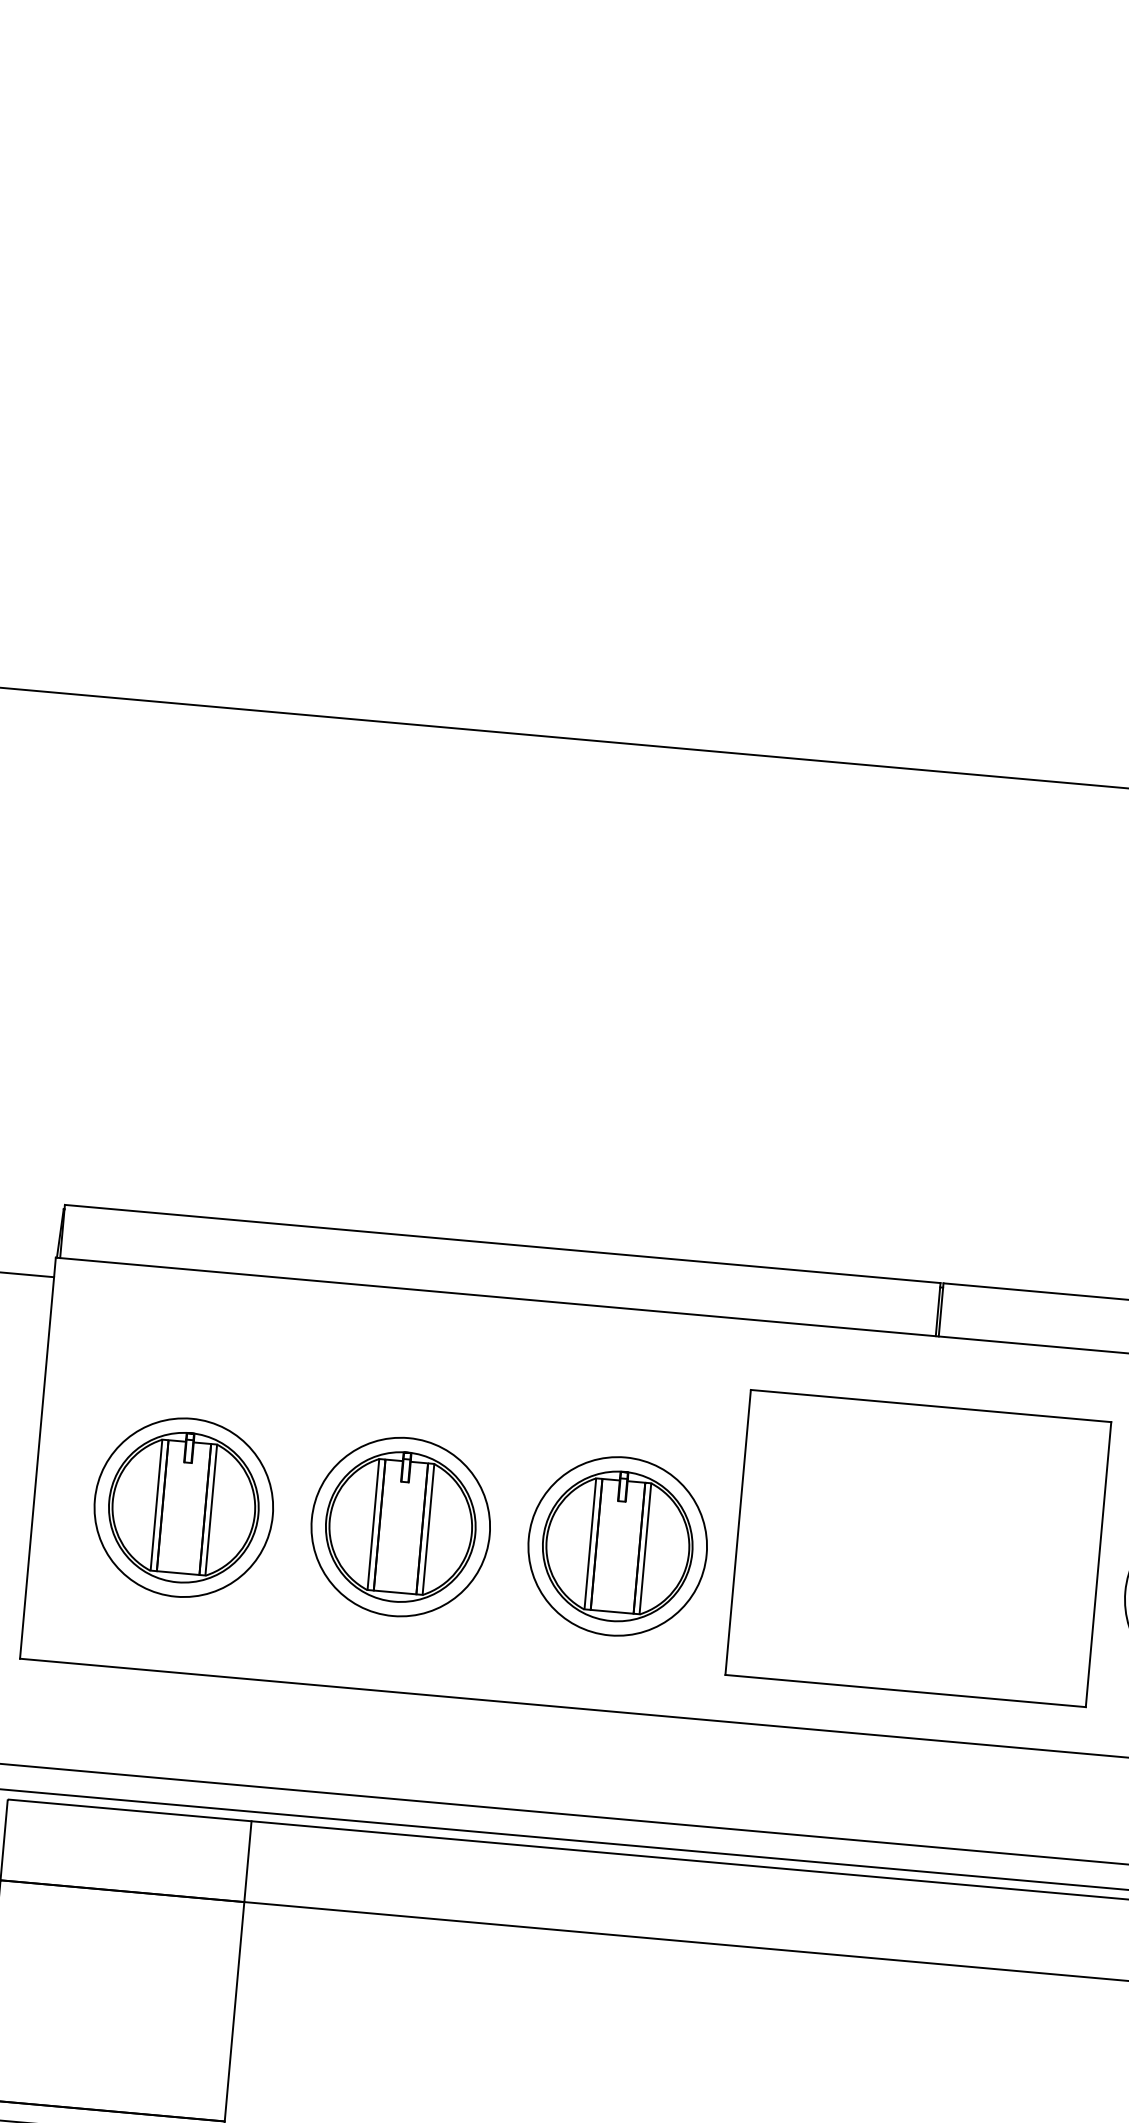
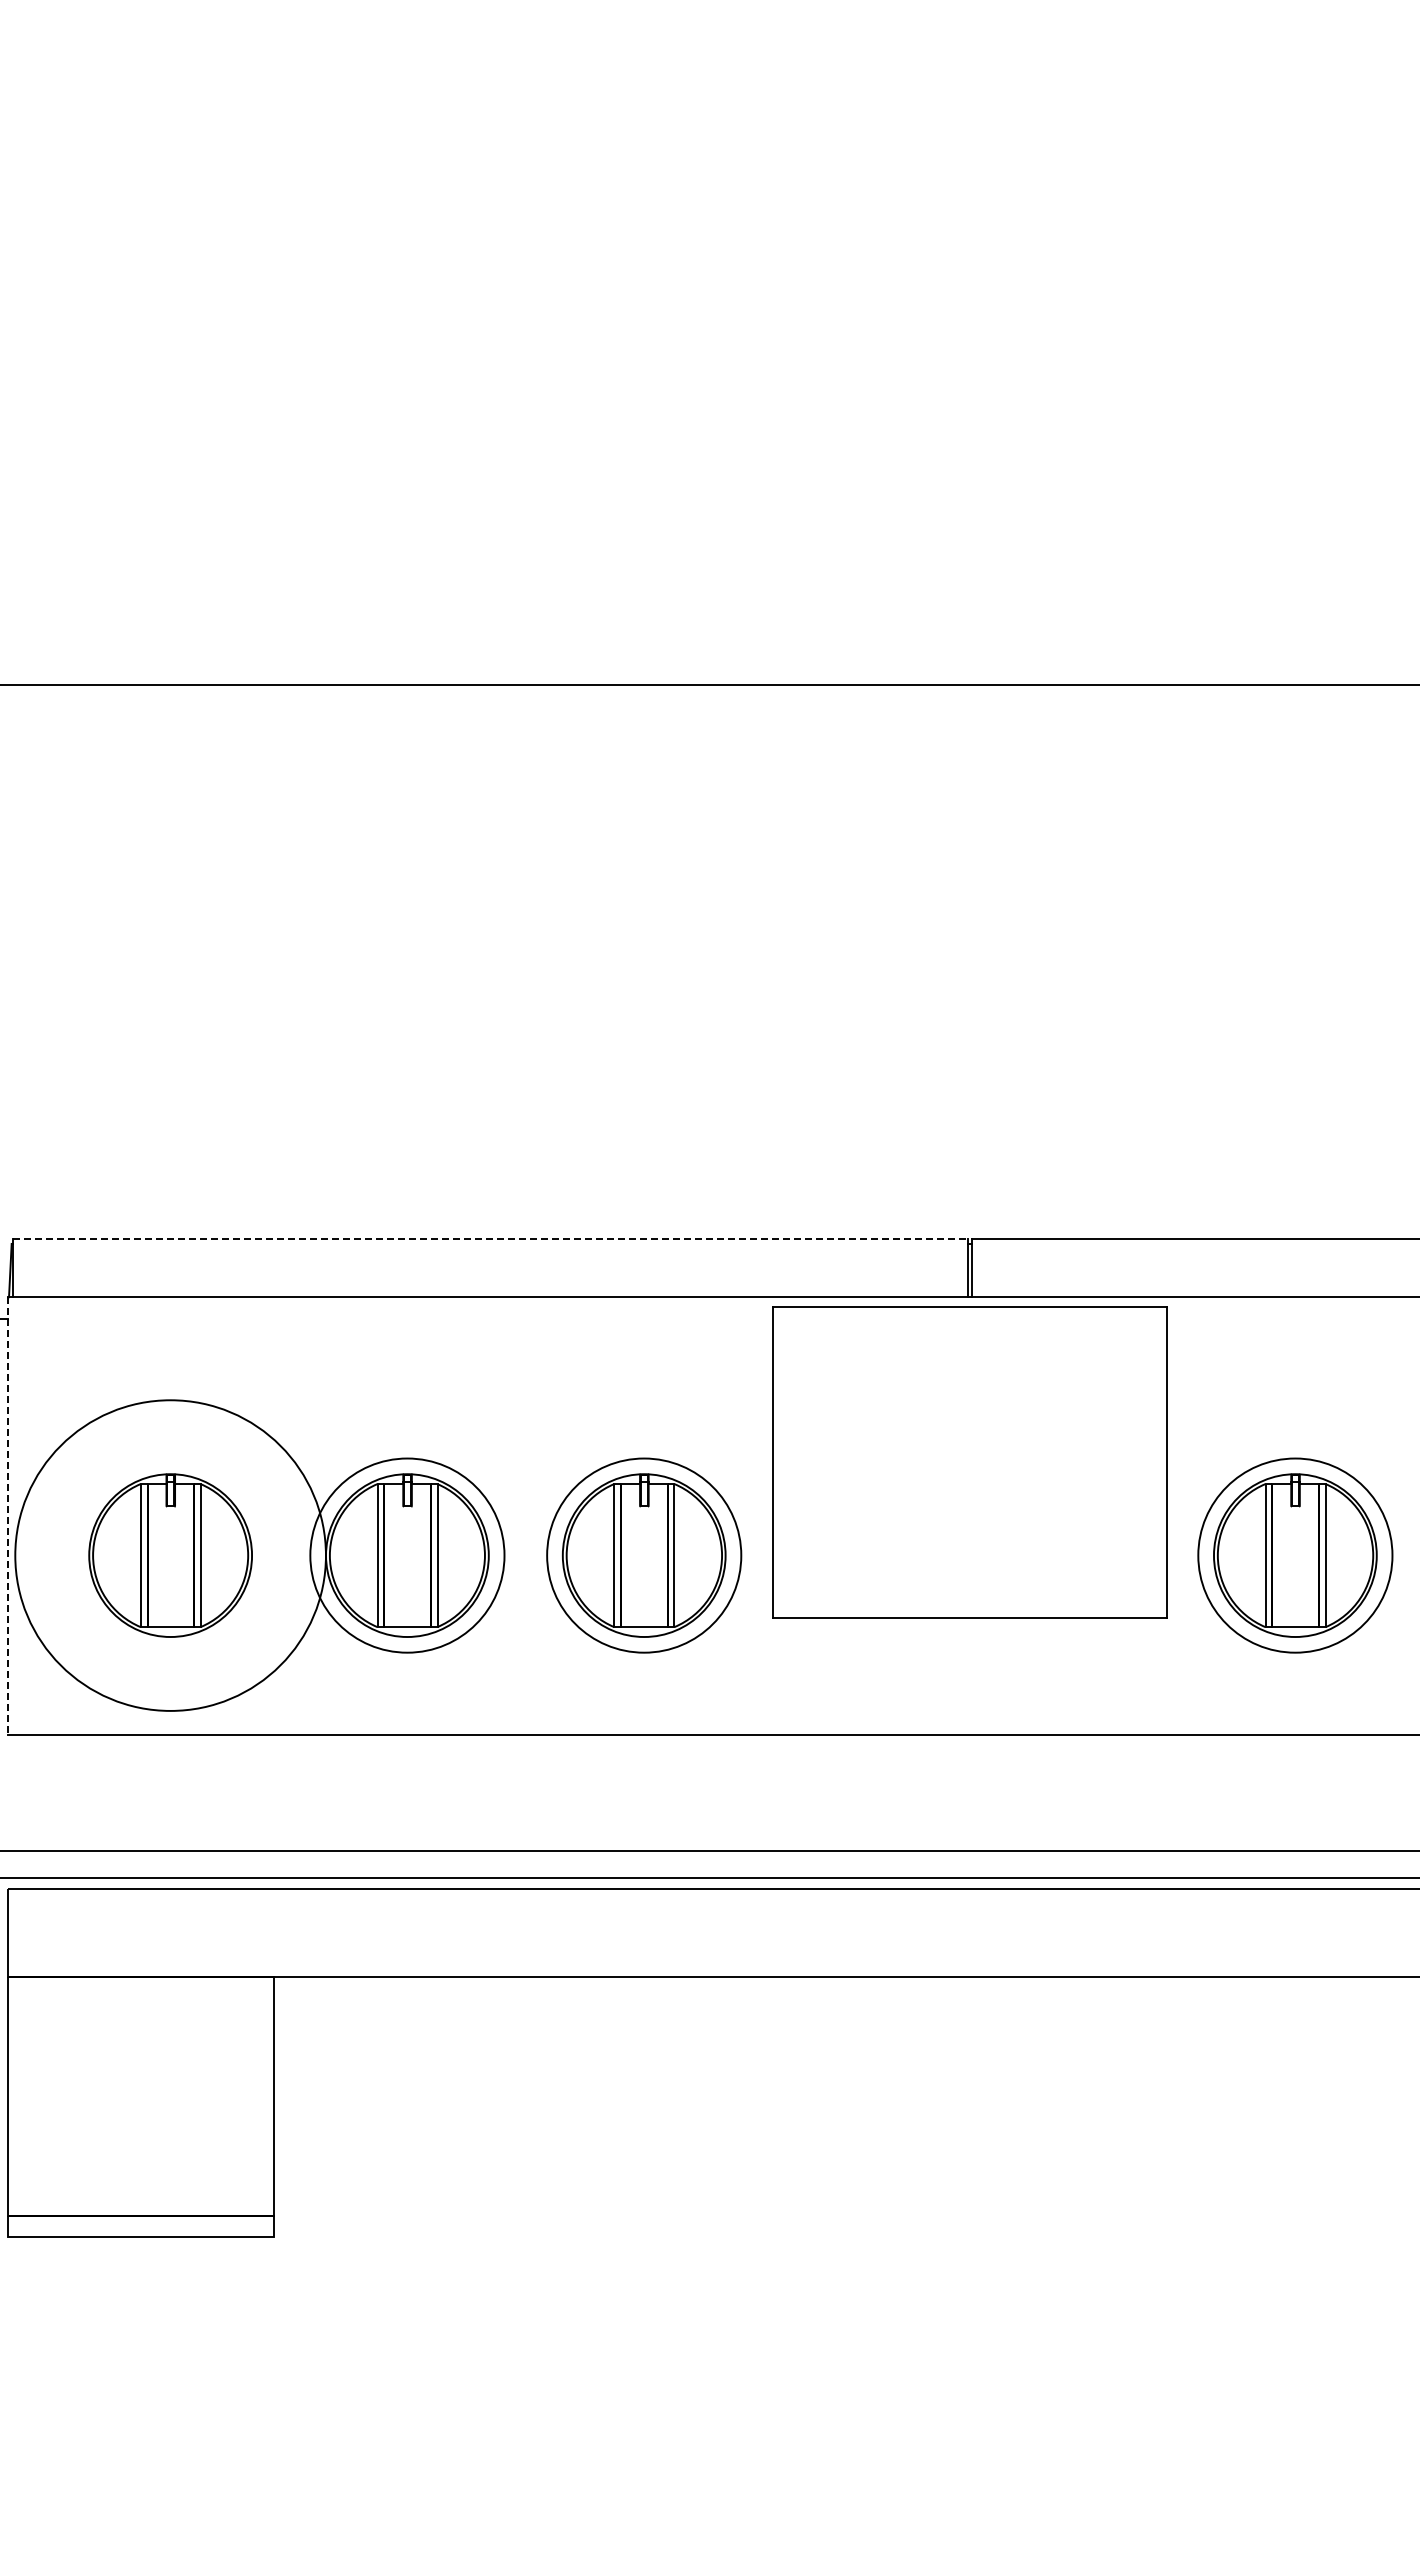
line: (502, 1244) -> (490, 1239), solid -> dashed
line: (37, 1458) -> (7, 1516), solid -> dashed
circle: (183, 1507) -> (170, 1555), size x1.6
part: (917, 1548) -> (969, 1462), moved
line: (248, 1861) -> (274, 1932), removed

